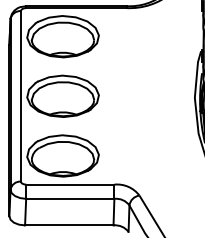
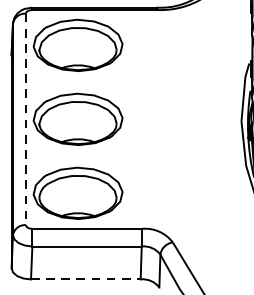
line: (20, 96) -> (25, 119), solid -> dashed
line: (69, 225) -> (86, 279), solid -> dashed

